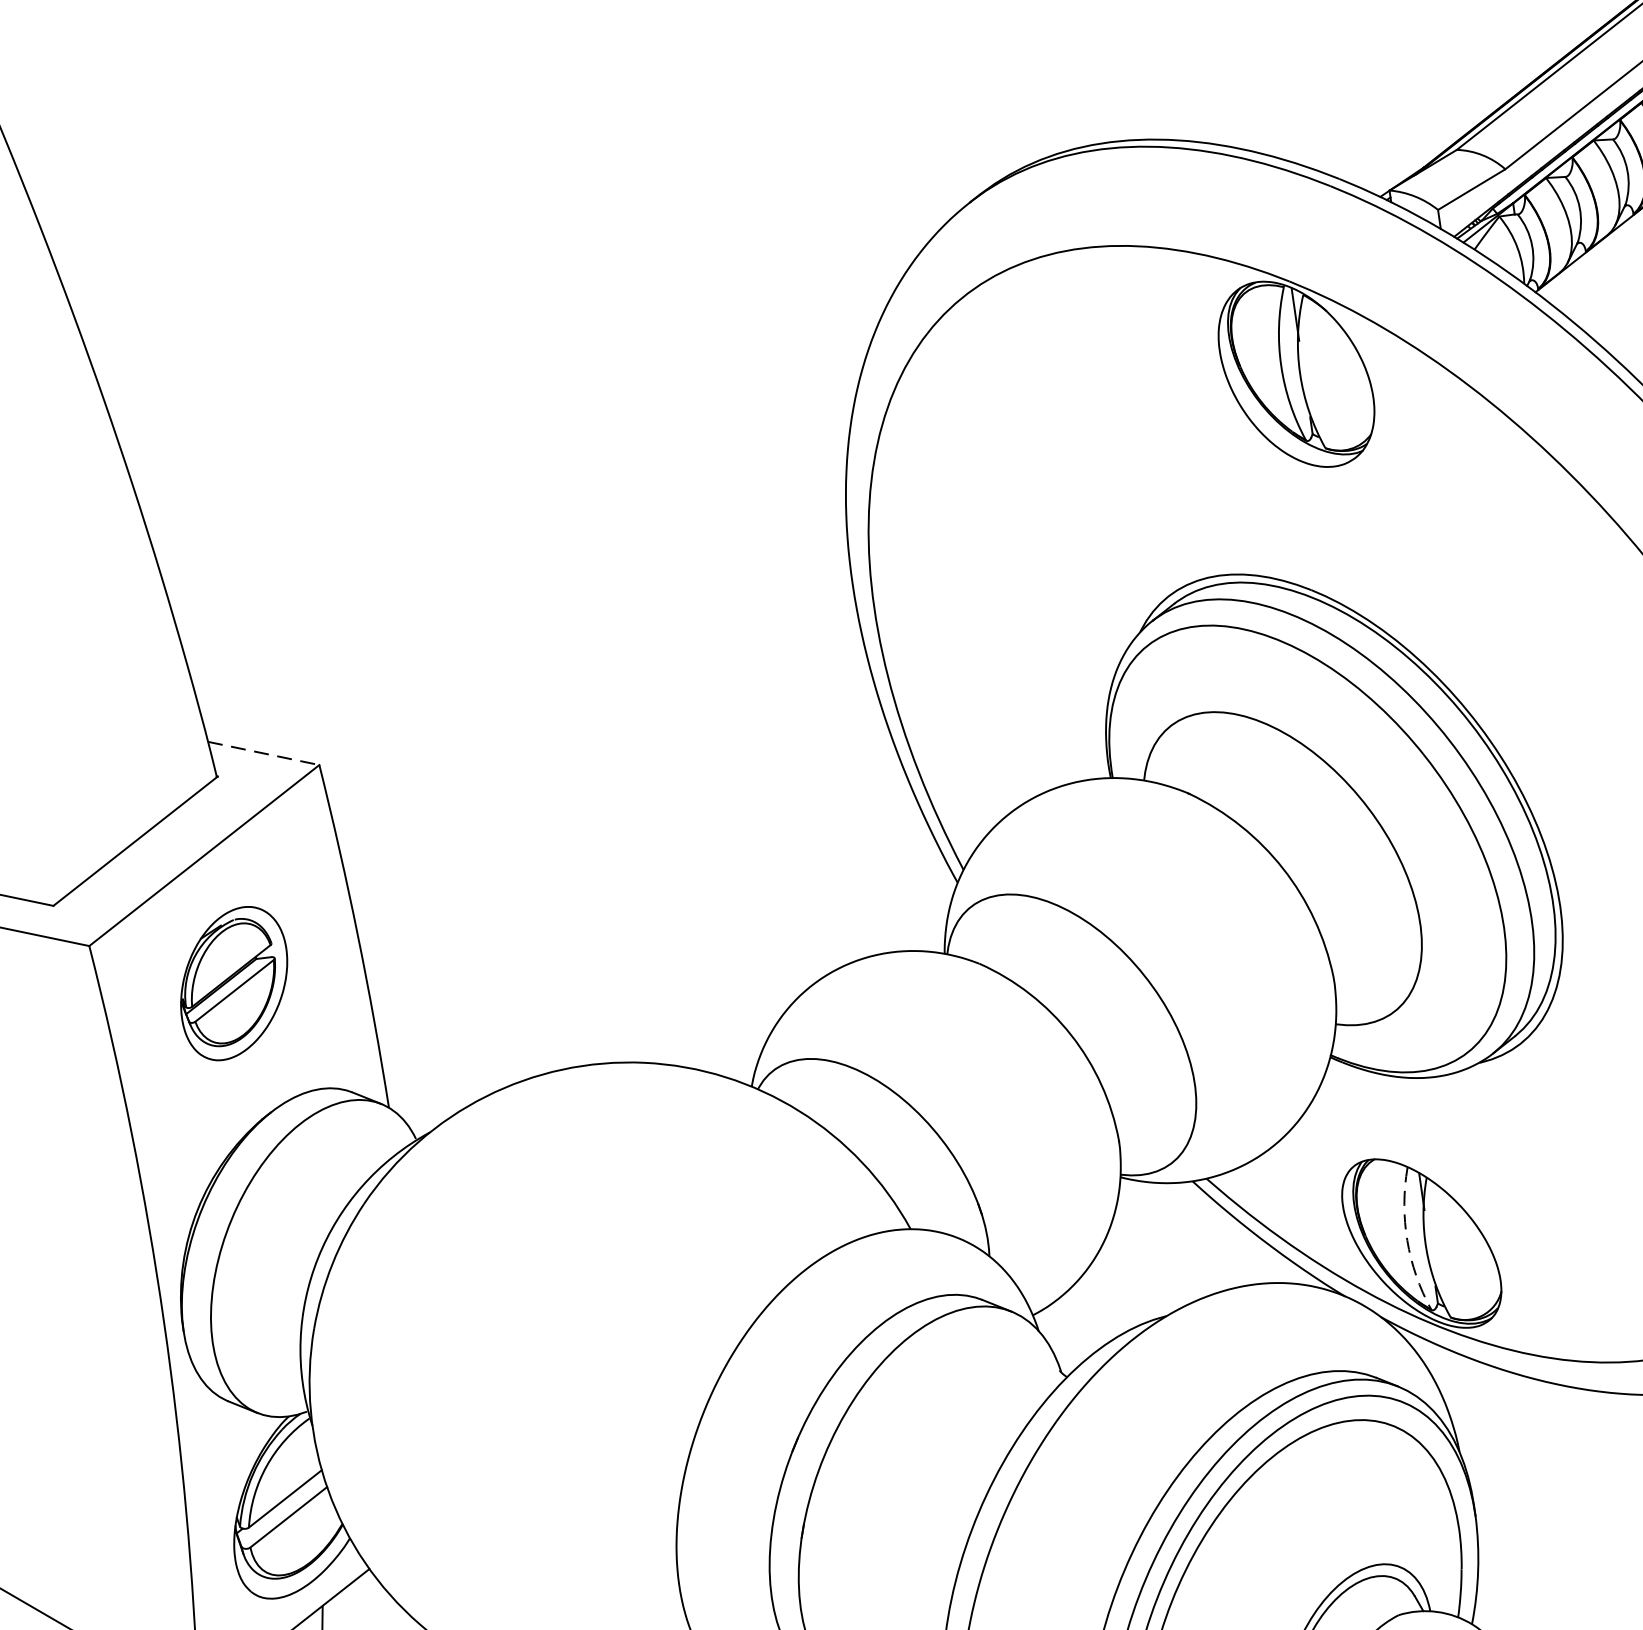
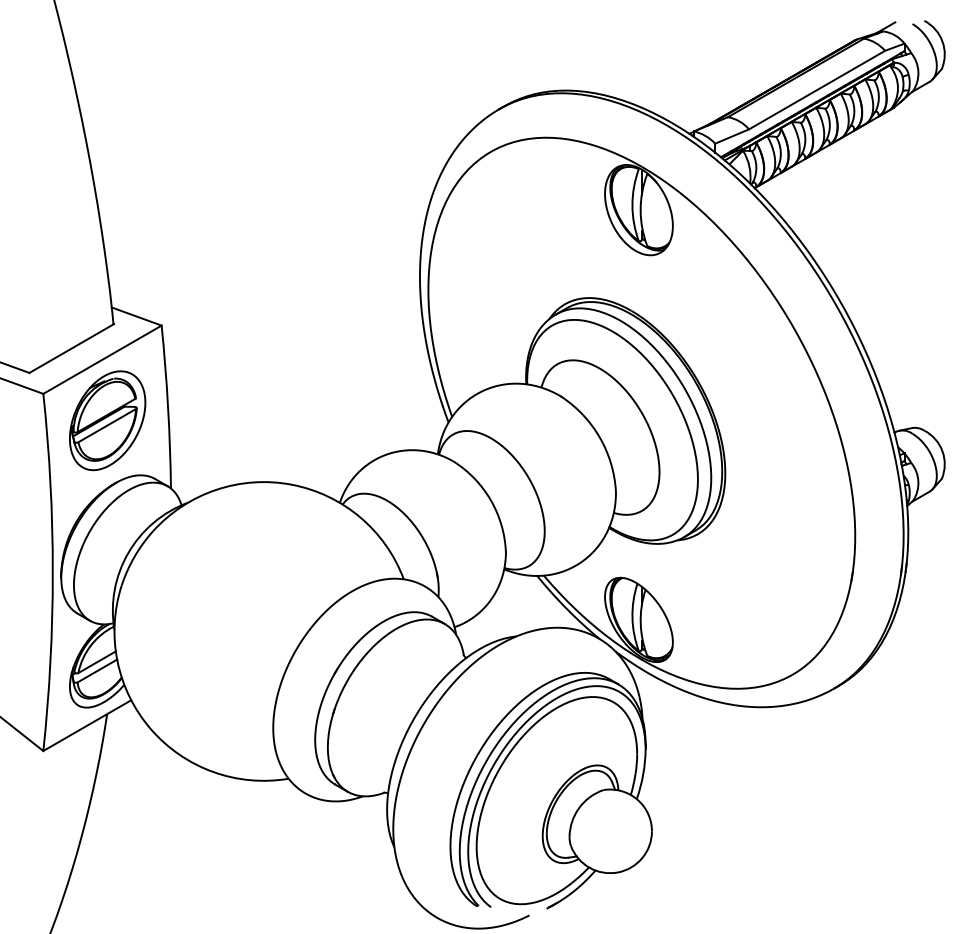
line: (263, 753) -> (136, 316), dashed -> solid
part: (233, 982) -> (107, 420), size x1.43
arc: (1407, 1240) -> (632, 617), dashed -> solid

